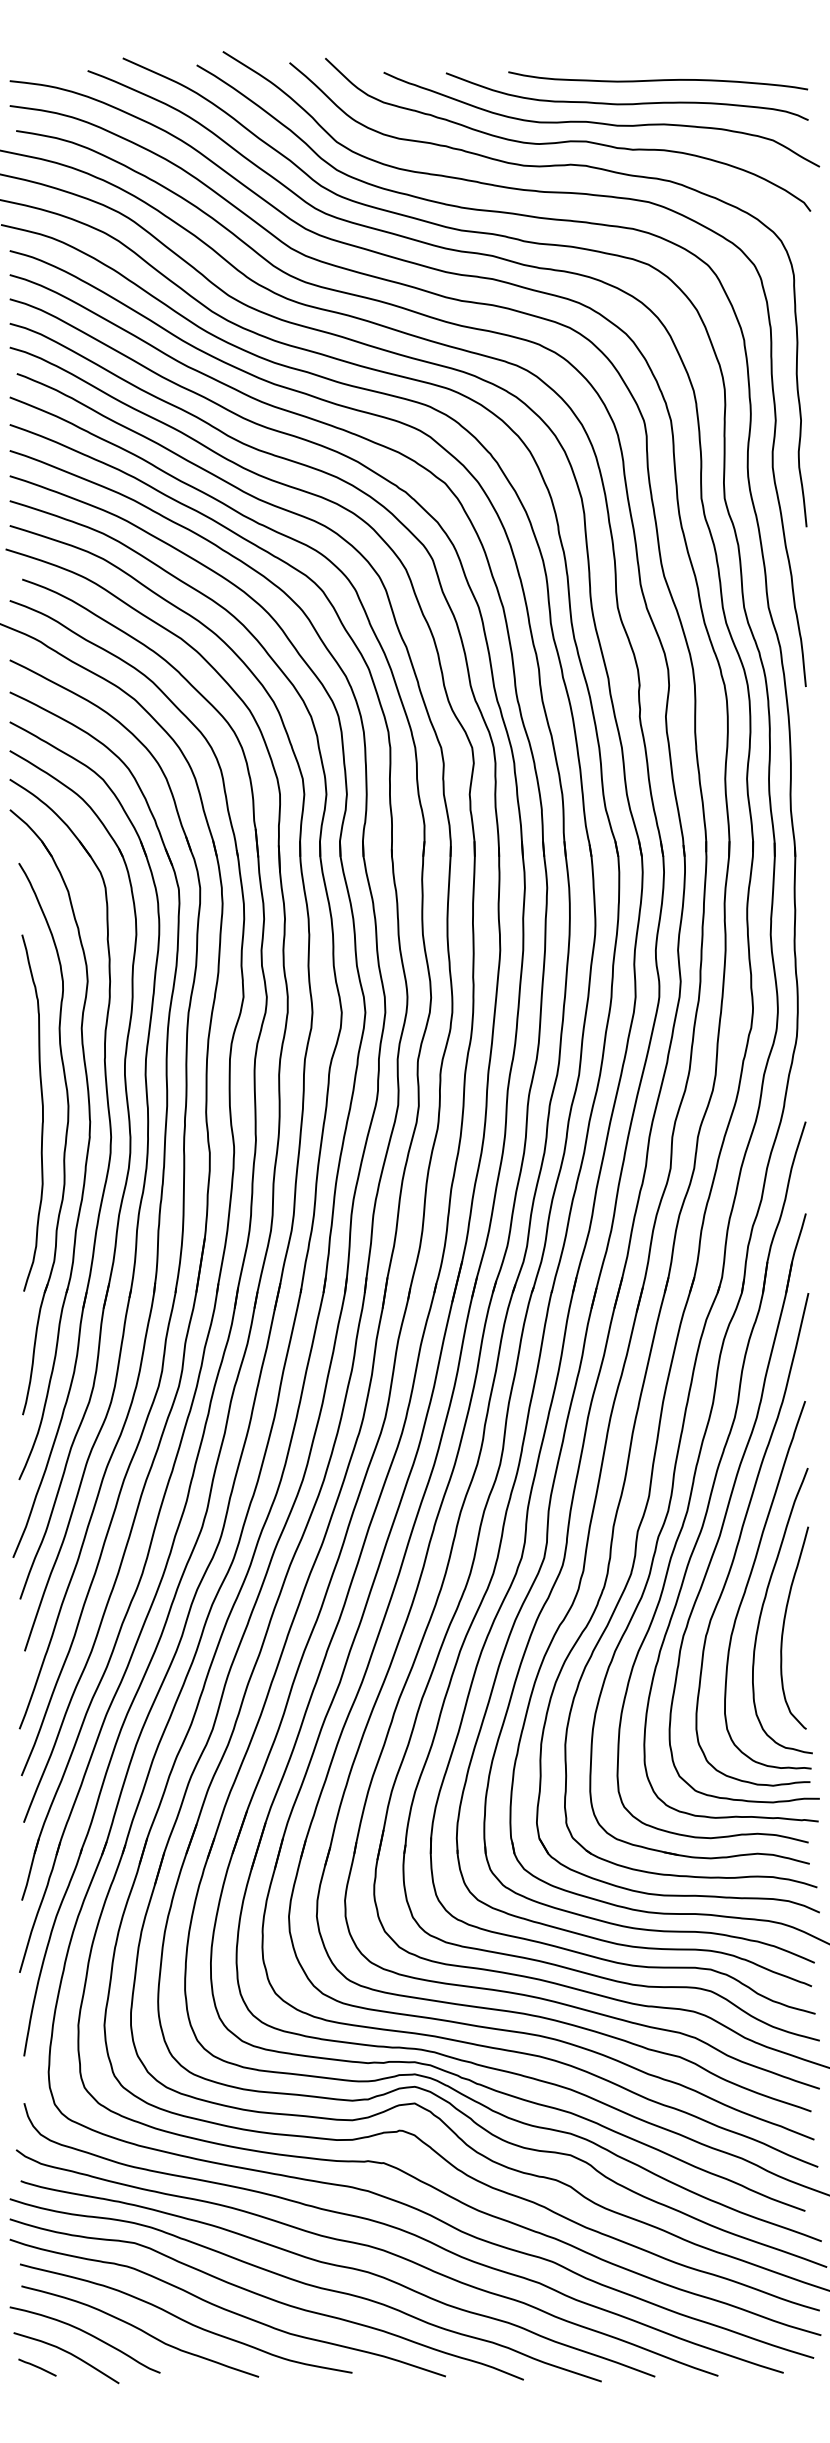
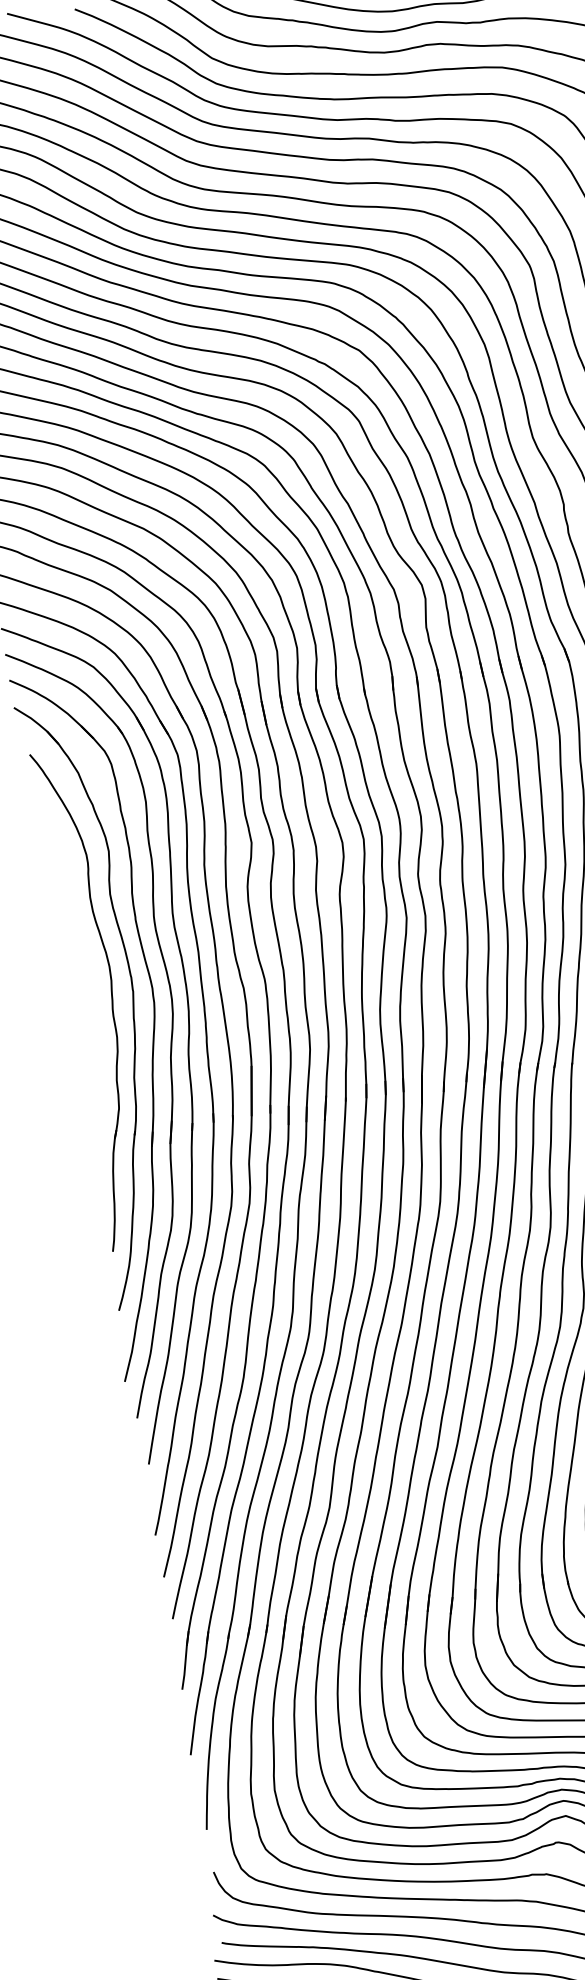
curve: (42, 1112) -> (86, 976), removed

